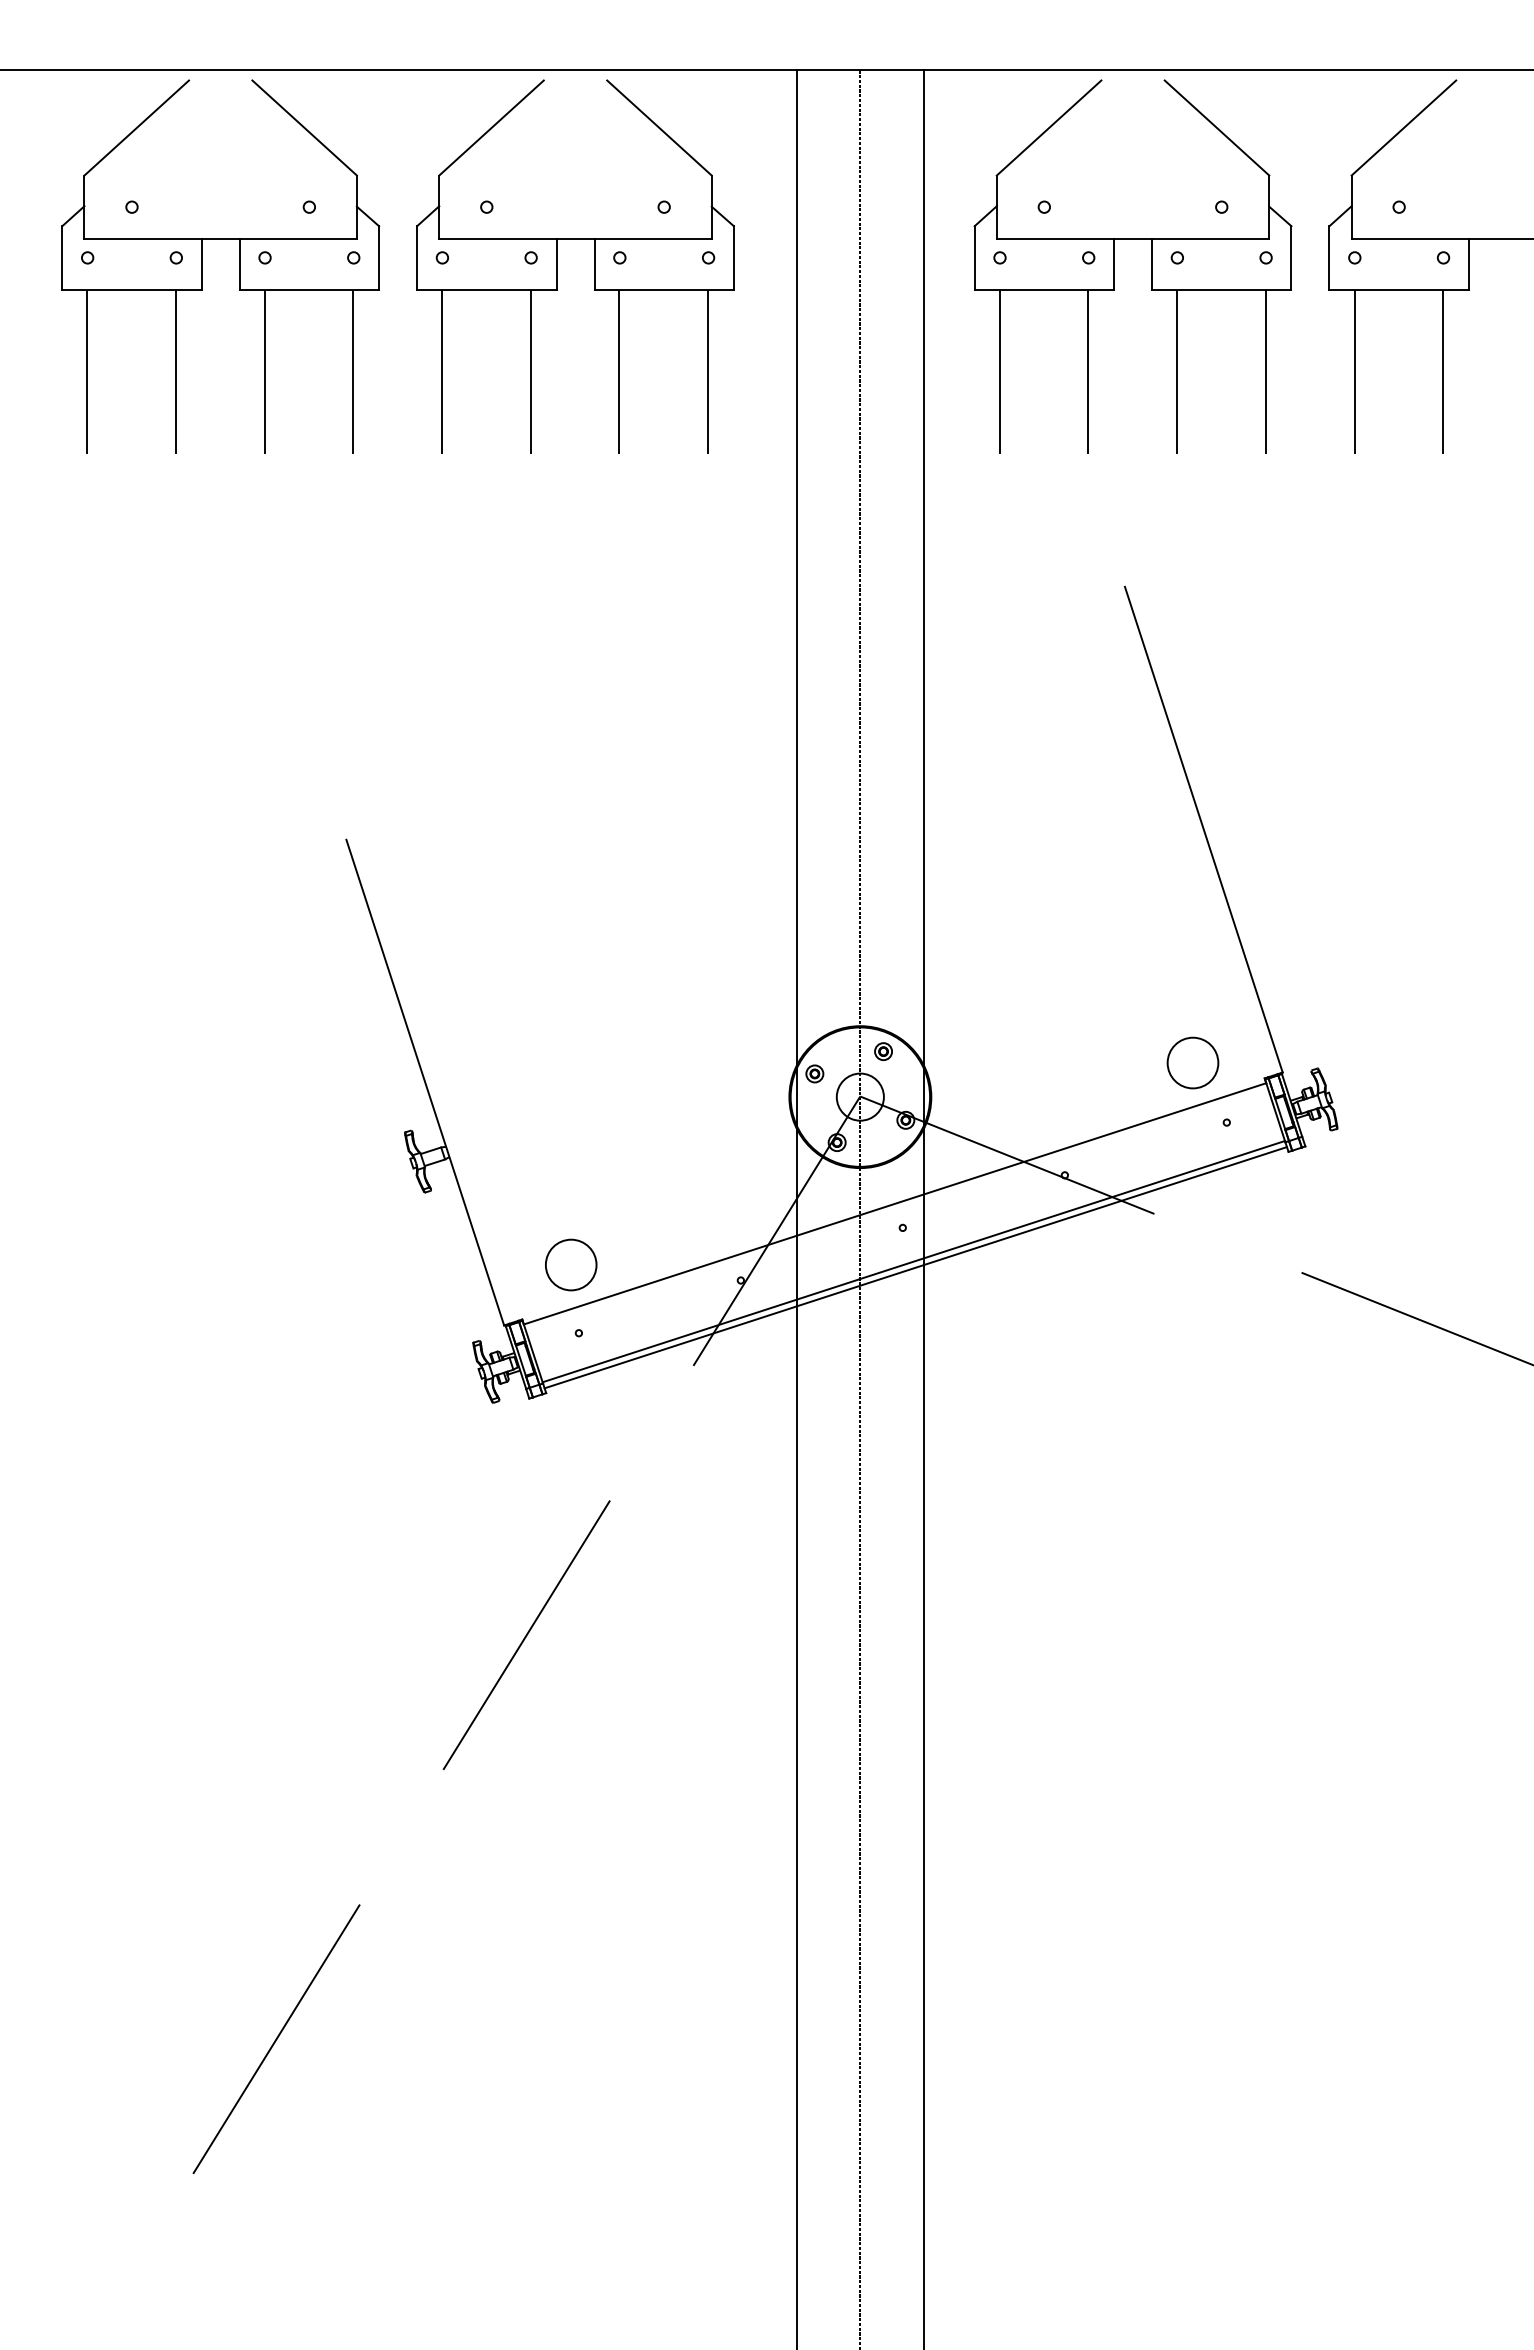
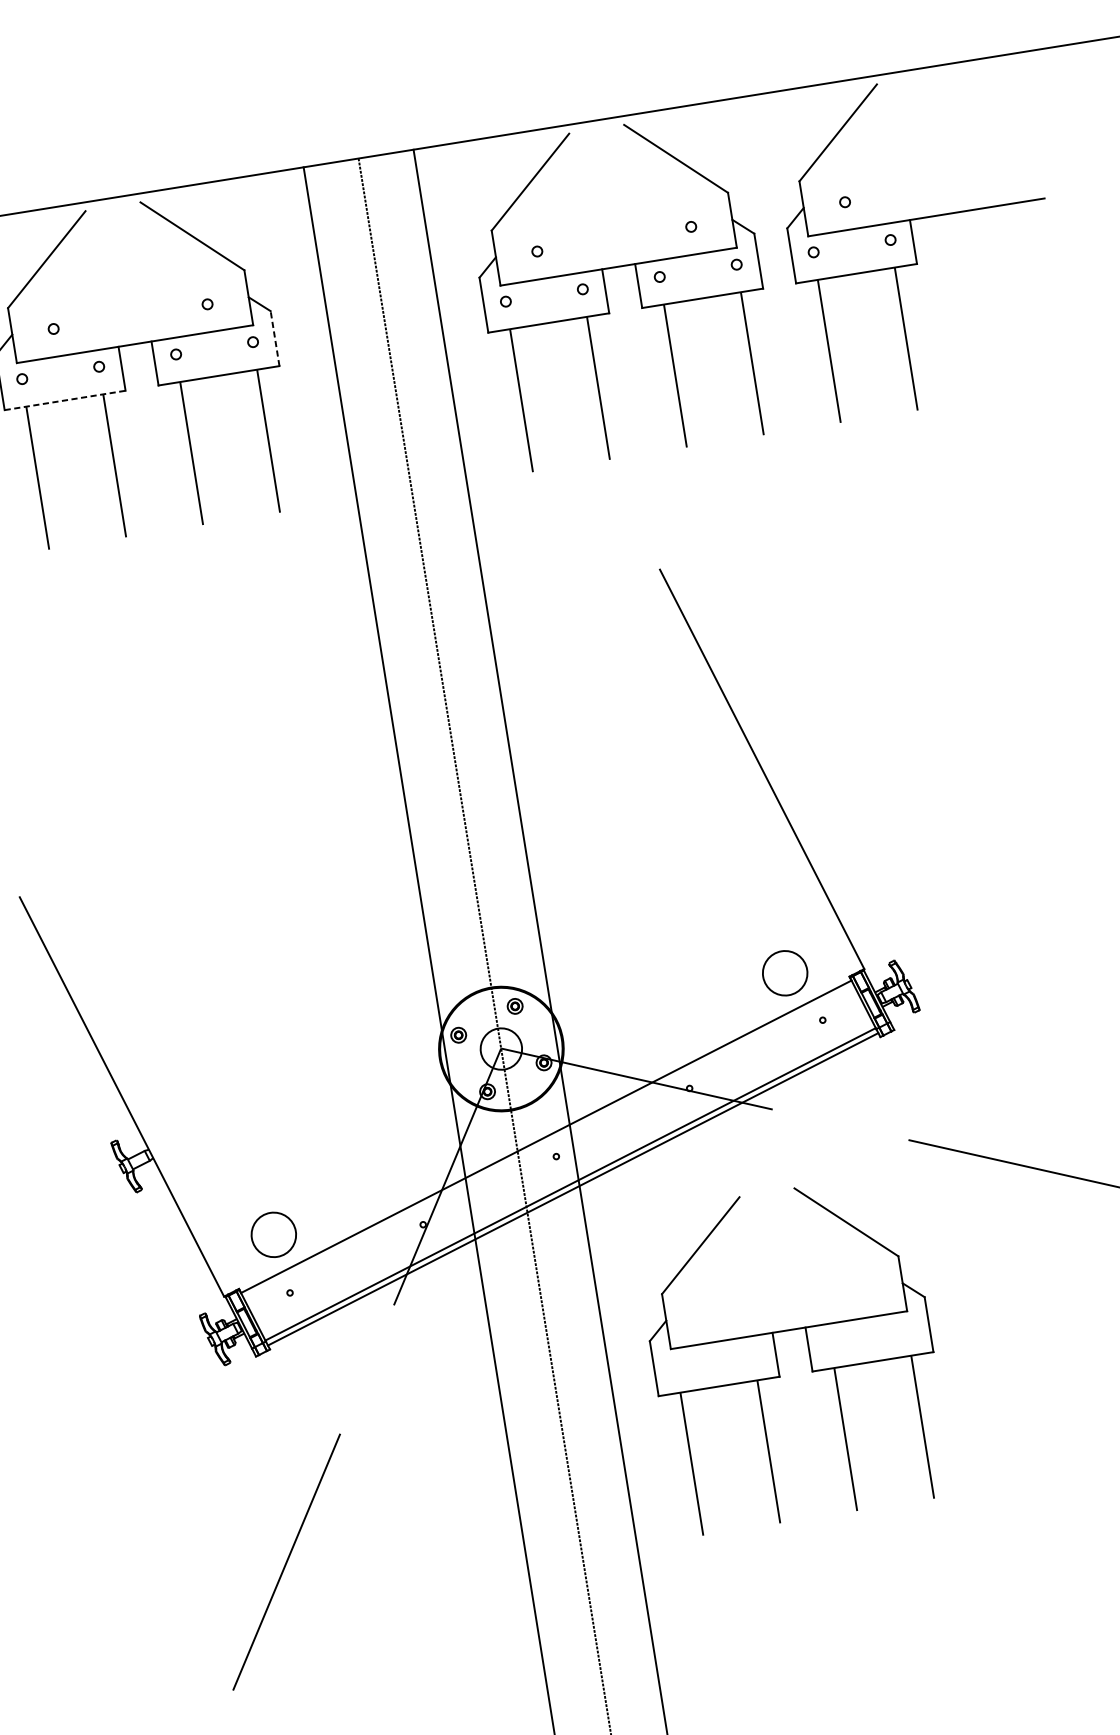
line: (733, 257) -> (274, 338), solid -> dashed
line: (486, 289) -> (64, 400), solid -> dashed
part: (1114, 1492) -> (776, 1356), added

